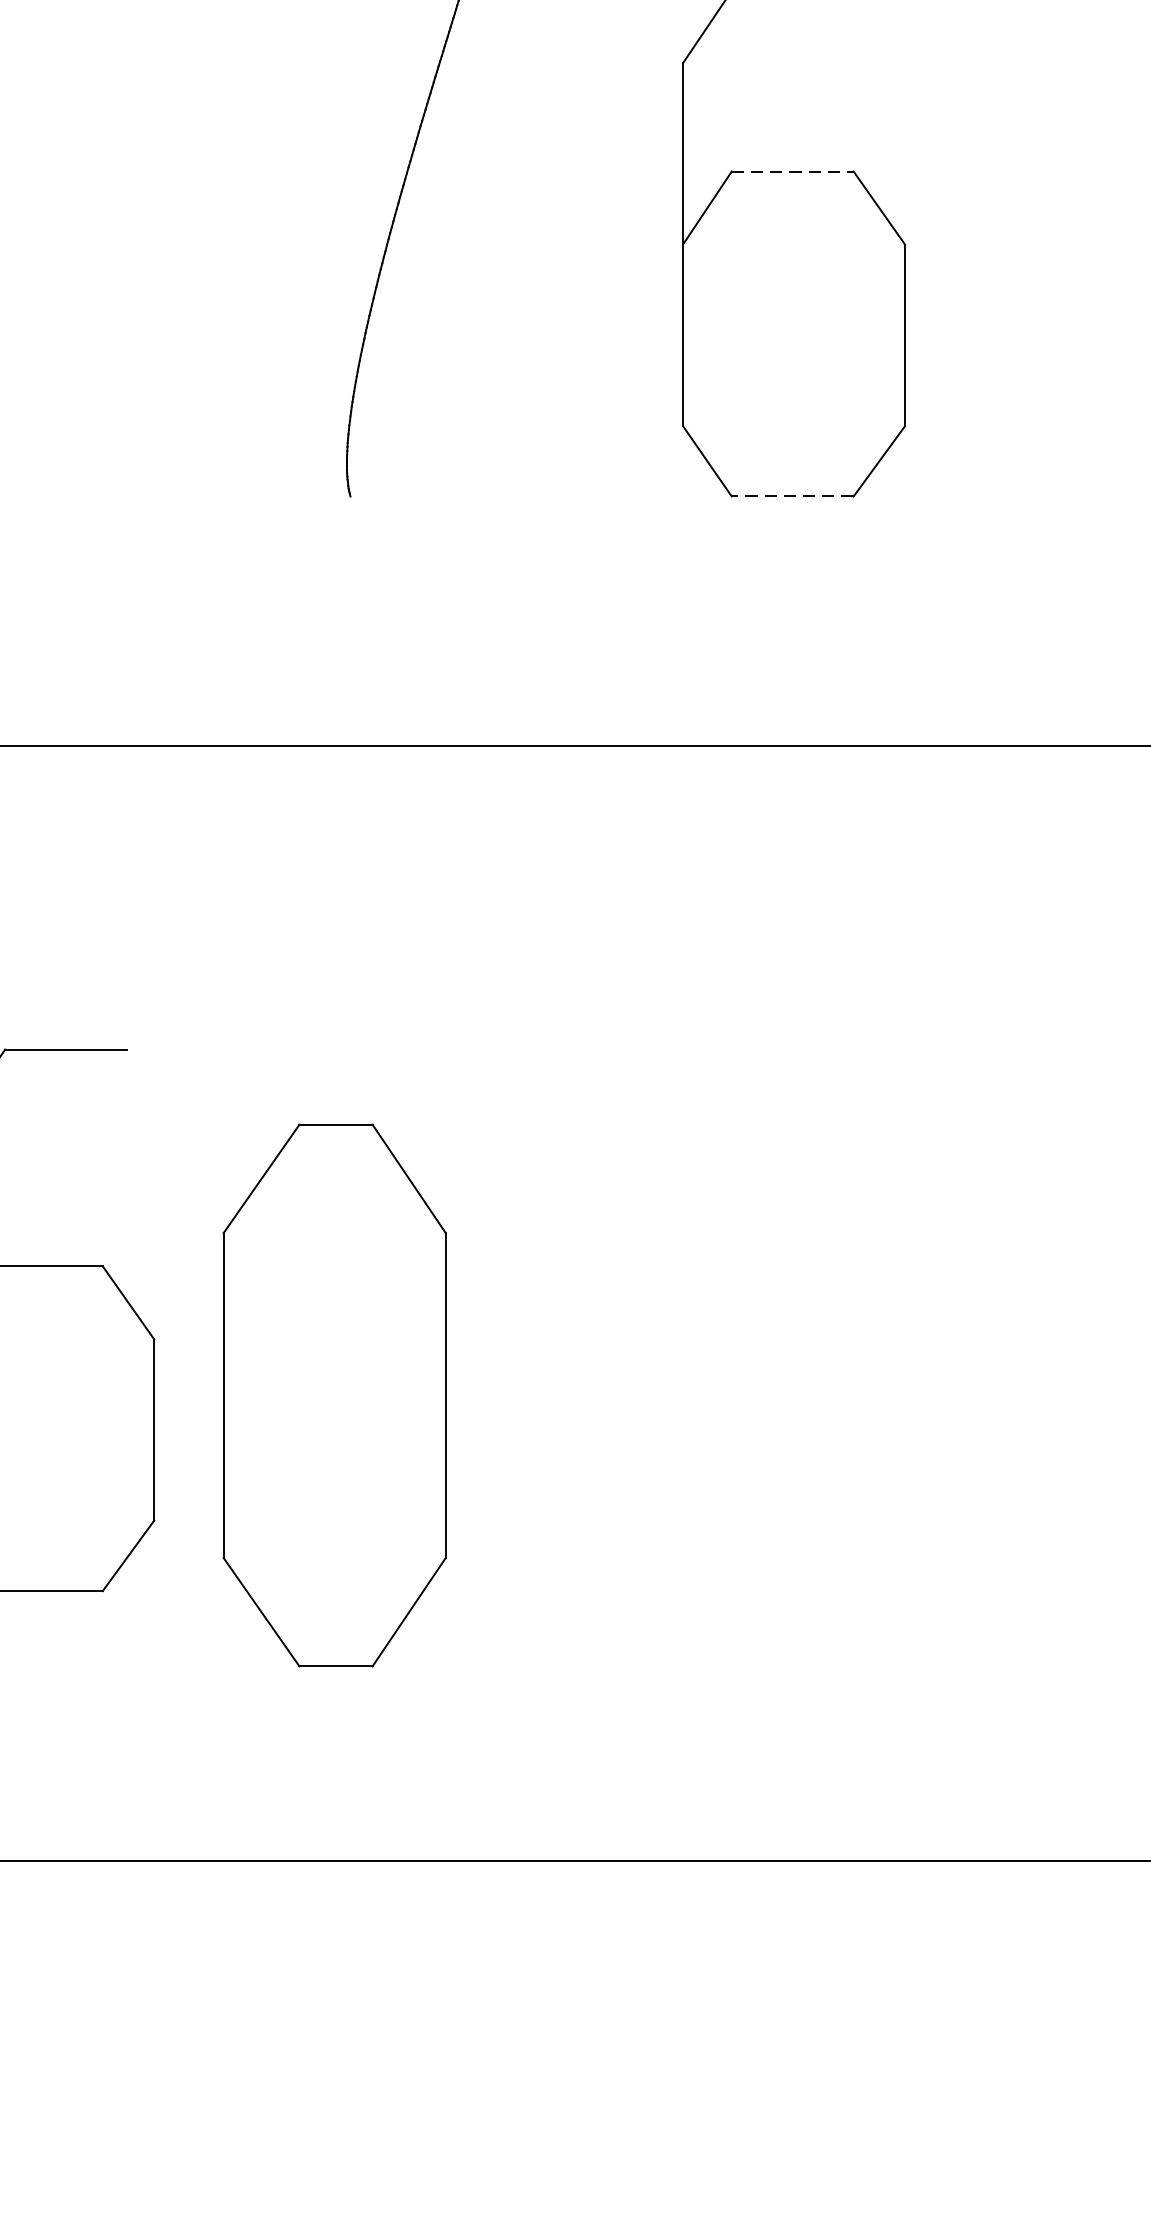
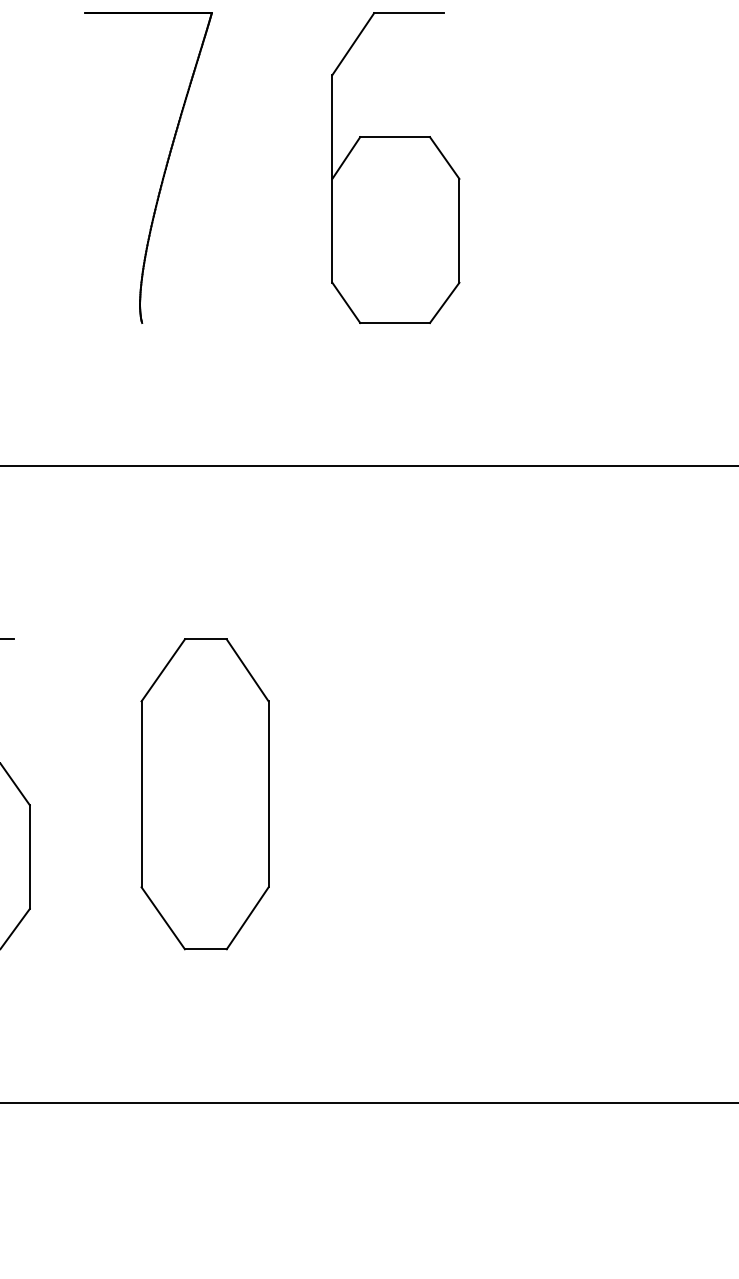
line: (793, 172) -> (395, 137), dashed -> solid
line: (793, 497) -> (395, 323), dashed -> solid
part: (333, 1395) -> (204, 794), moved

